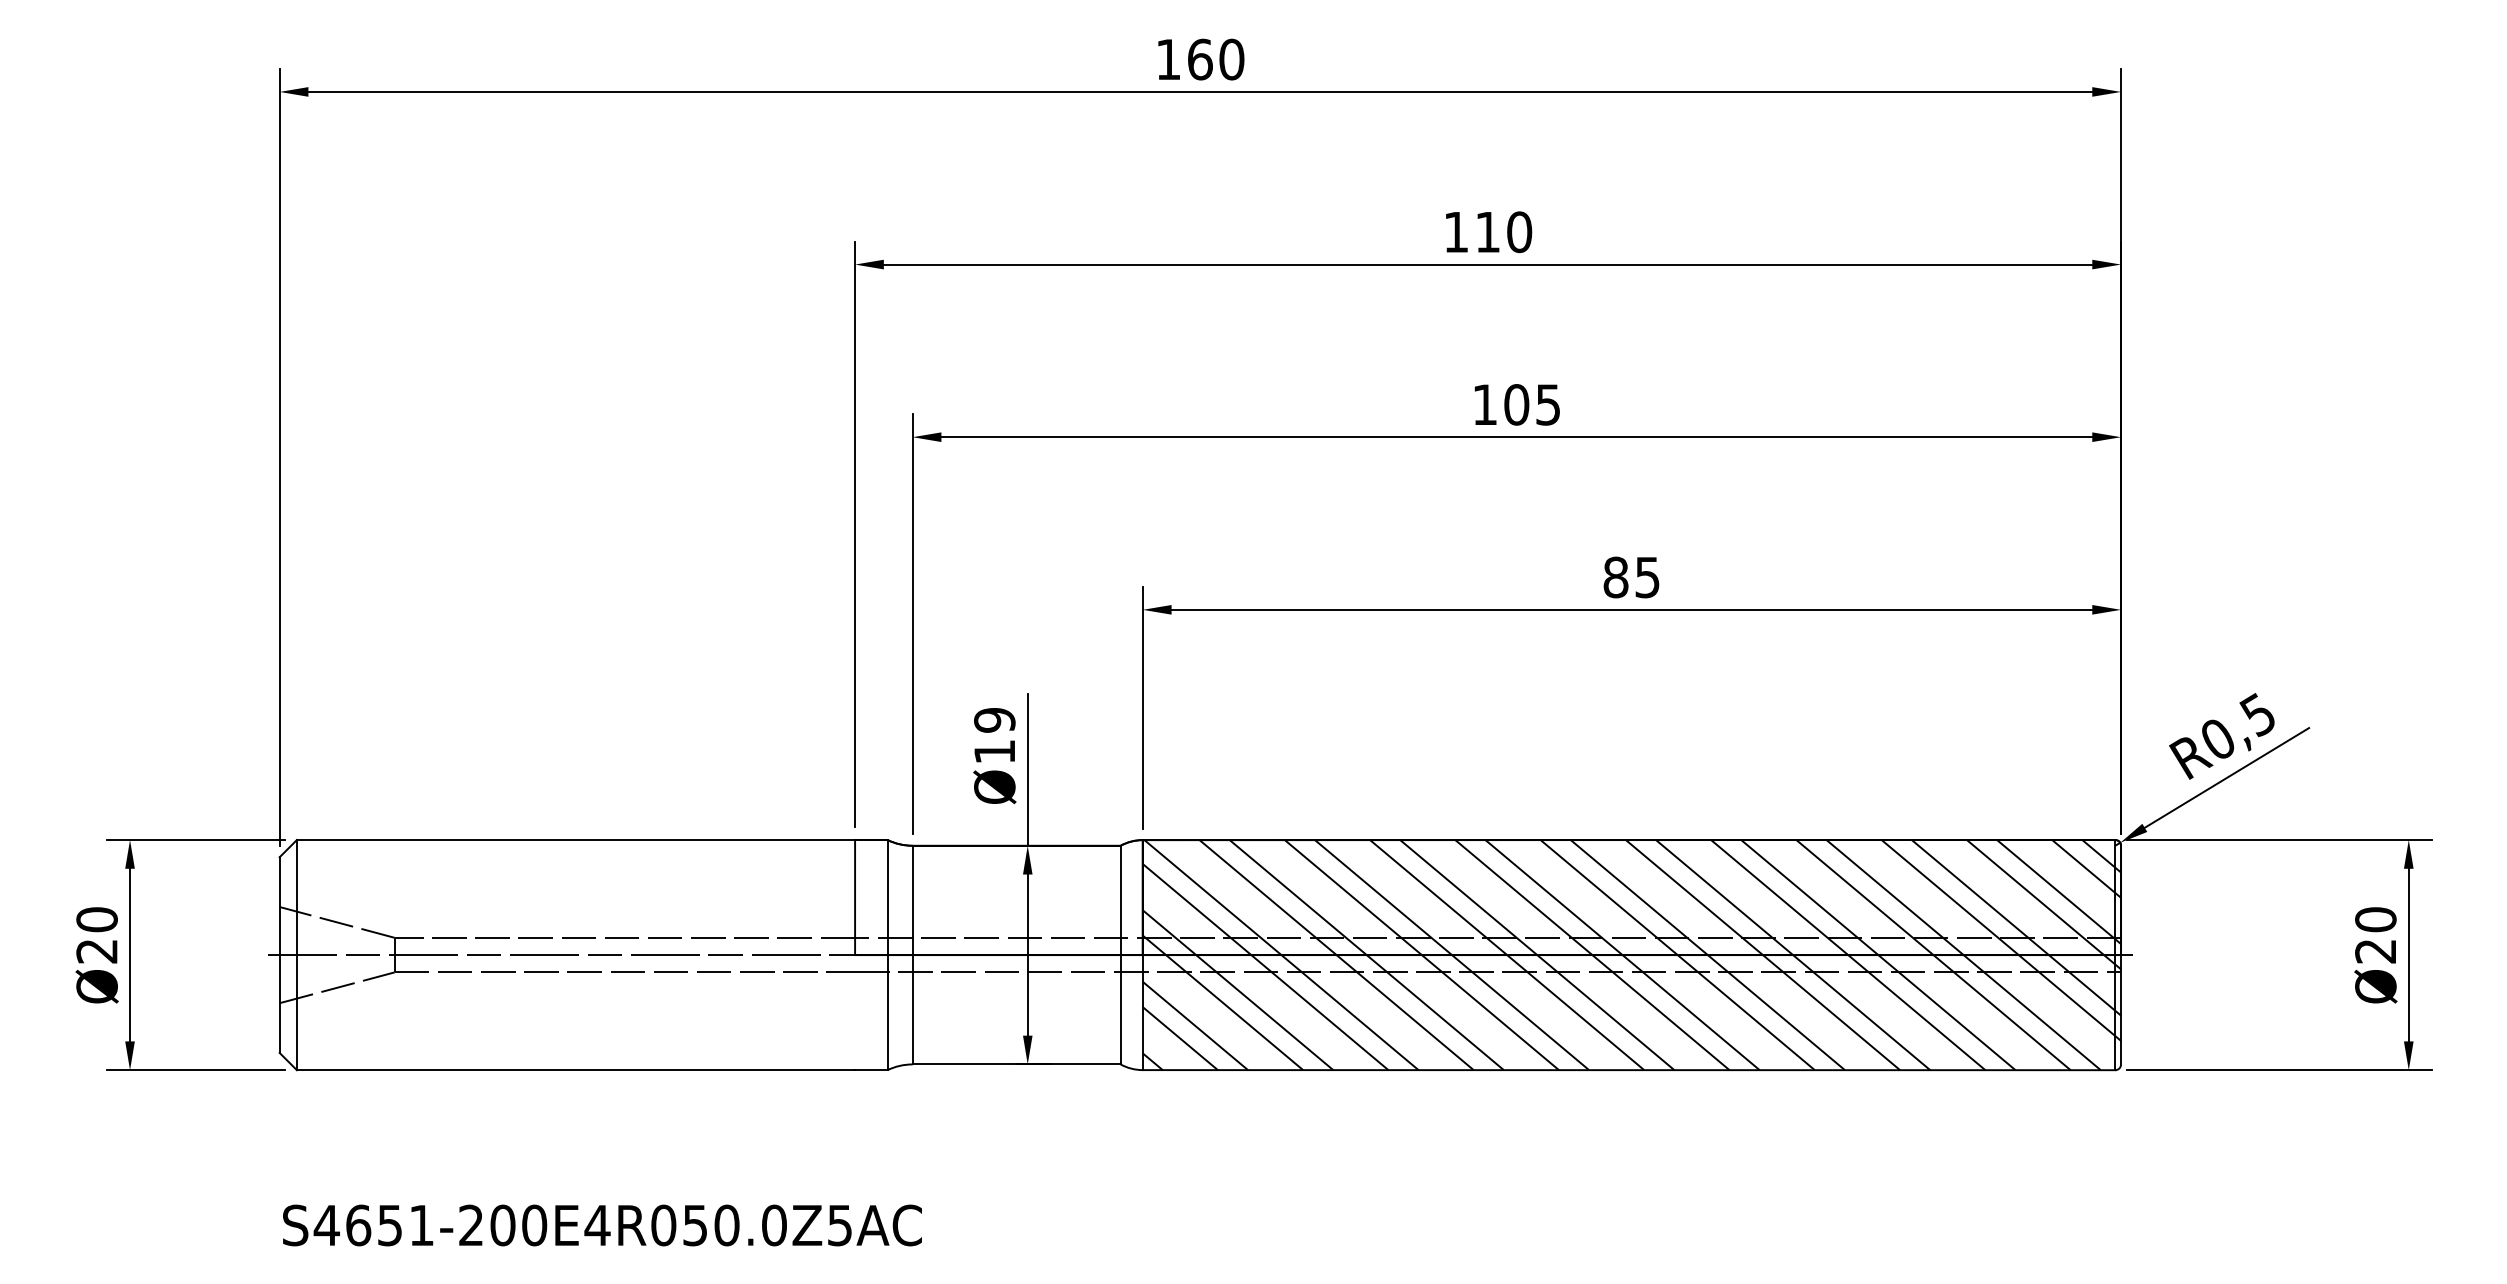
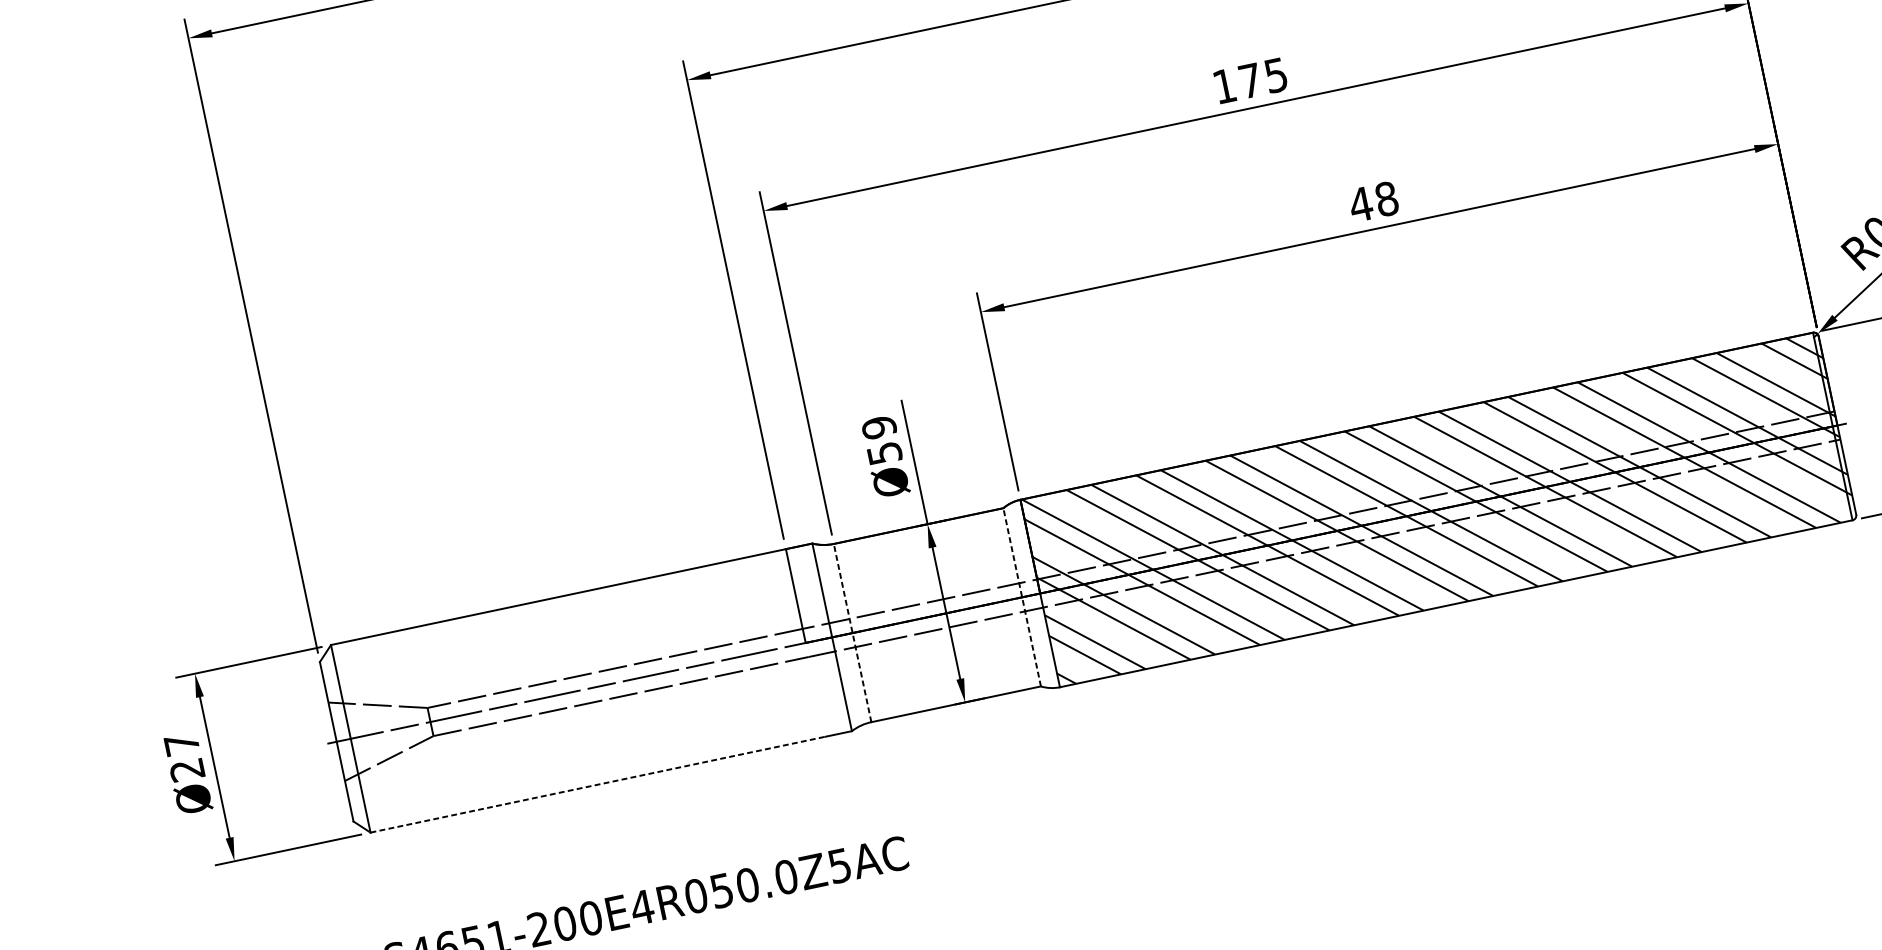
text: (1516, 404) -> (1250, 80), 105 -> 175
text: (1631, 577) -> (1373, 201), 85 -> 48
text: (994, 751) -> (884, 453), Ø19 -> Ø59
text: (96, 919) -> (181, 744), Ø20 -> Ø27
line: (912, 954) -> (852, 632), solid -> dashed
line: (1120, 954) -> (1021, 596), solid -> dashed
line: (576, 1070) -> (598, 784), solid -> dashed

